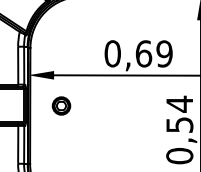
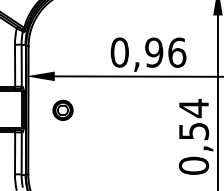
text: (154, 53) -> (165, 52), 0,69 -> 0,96

